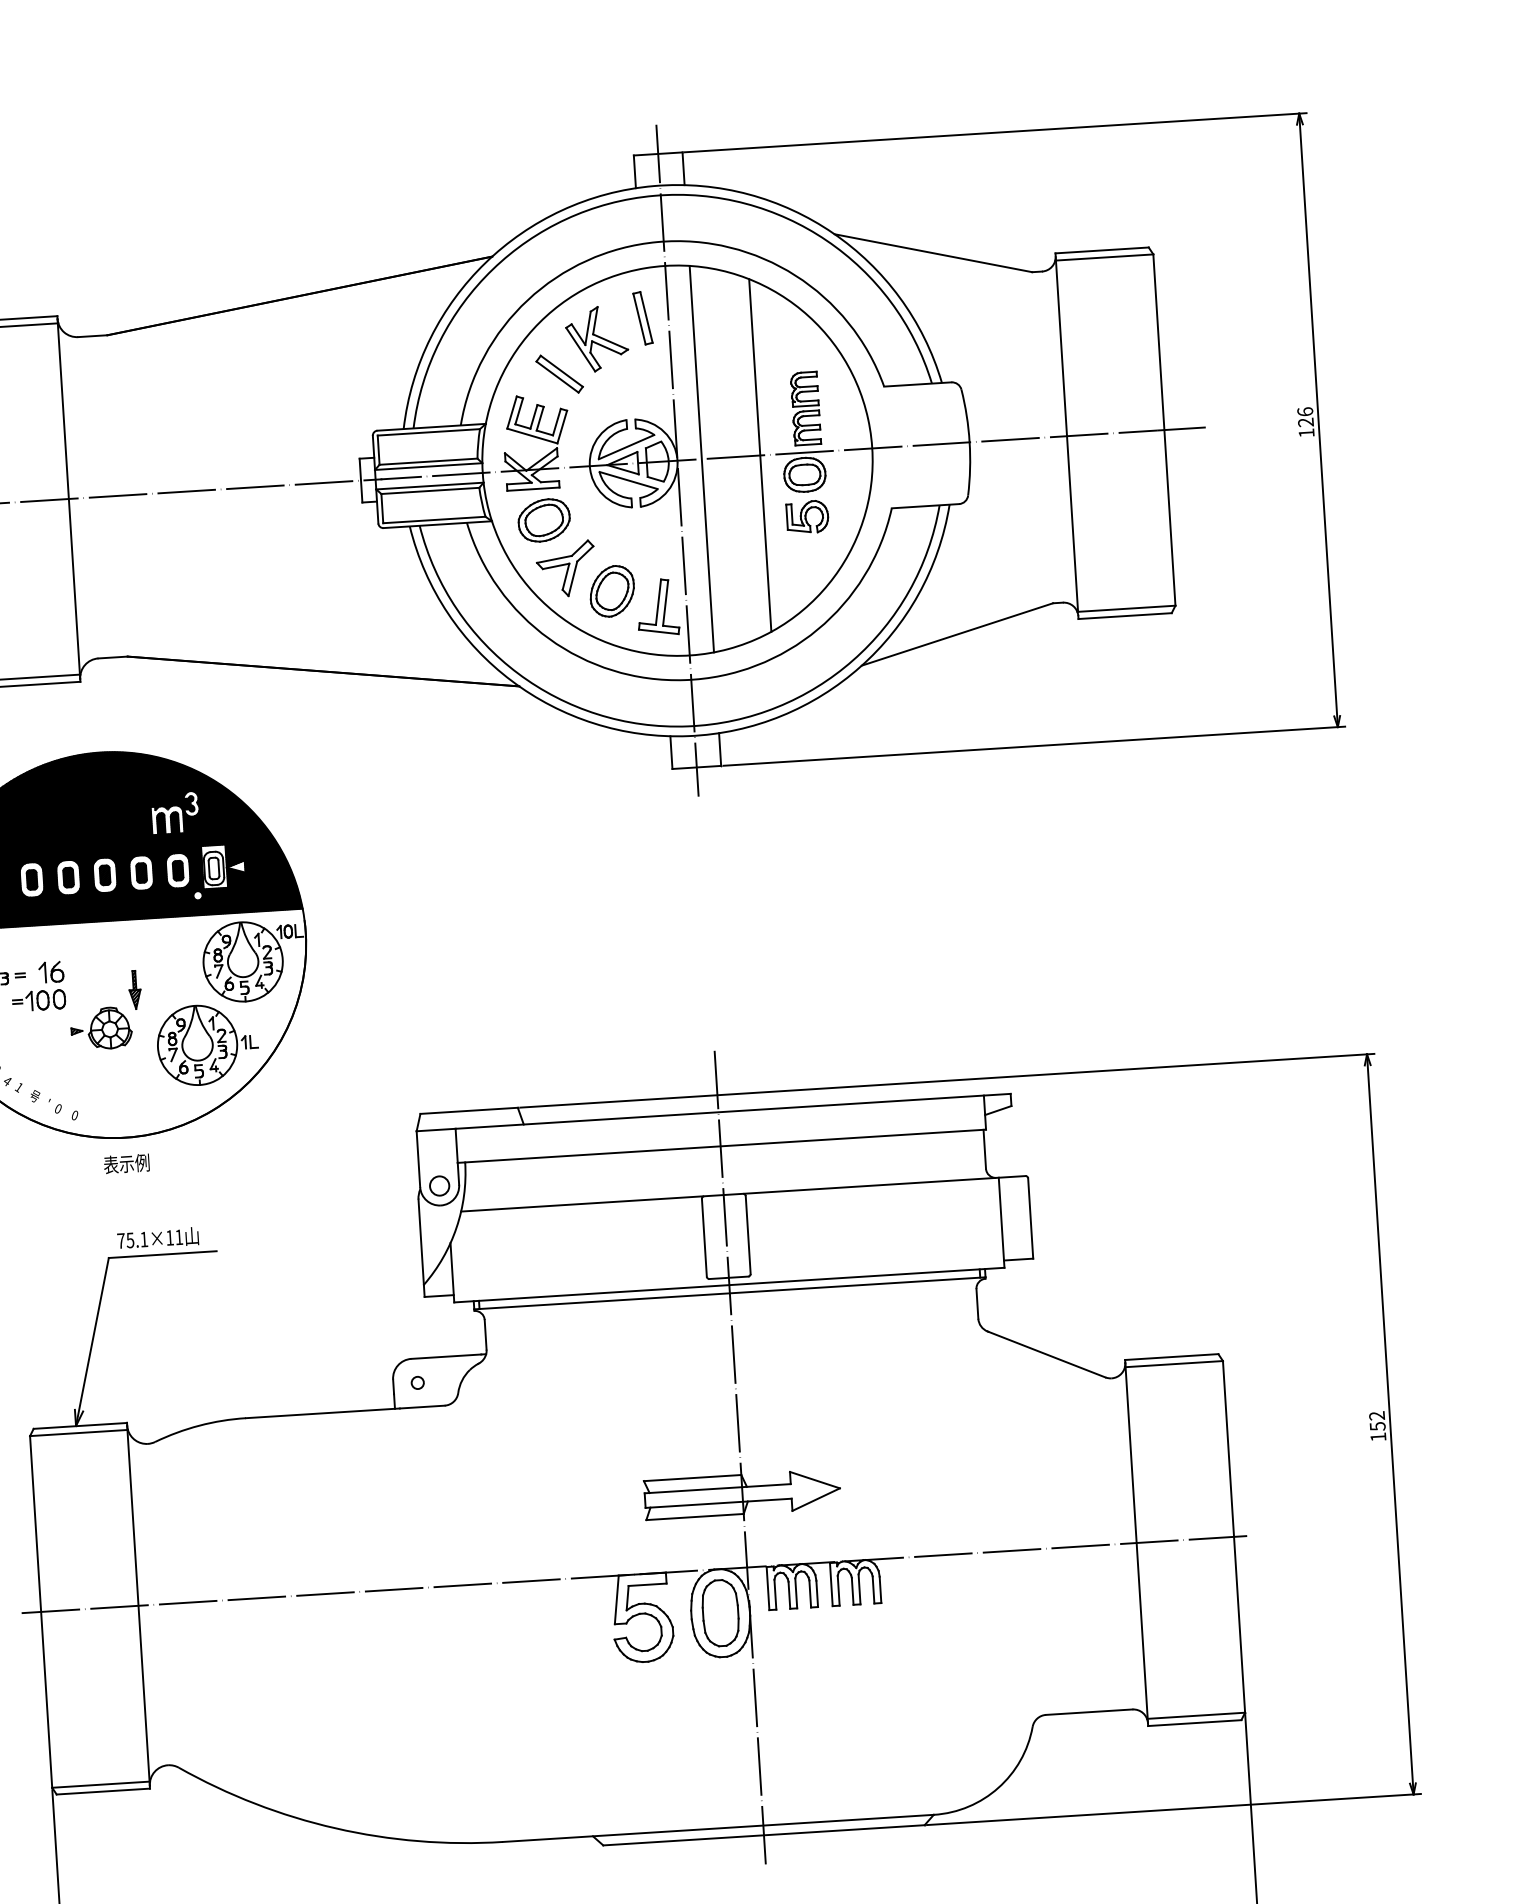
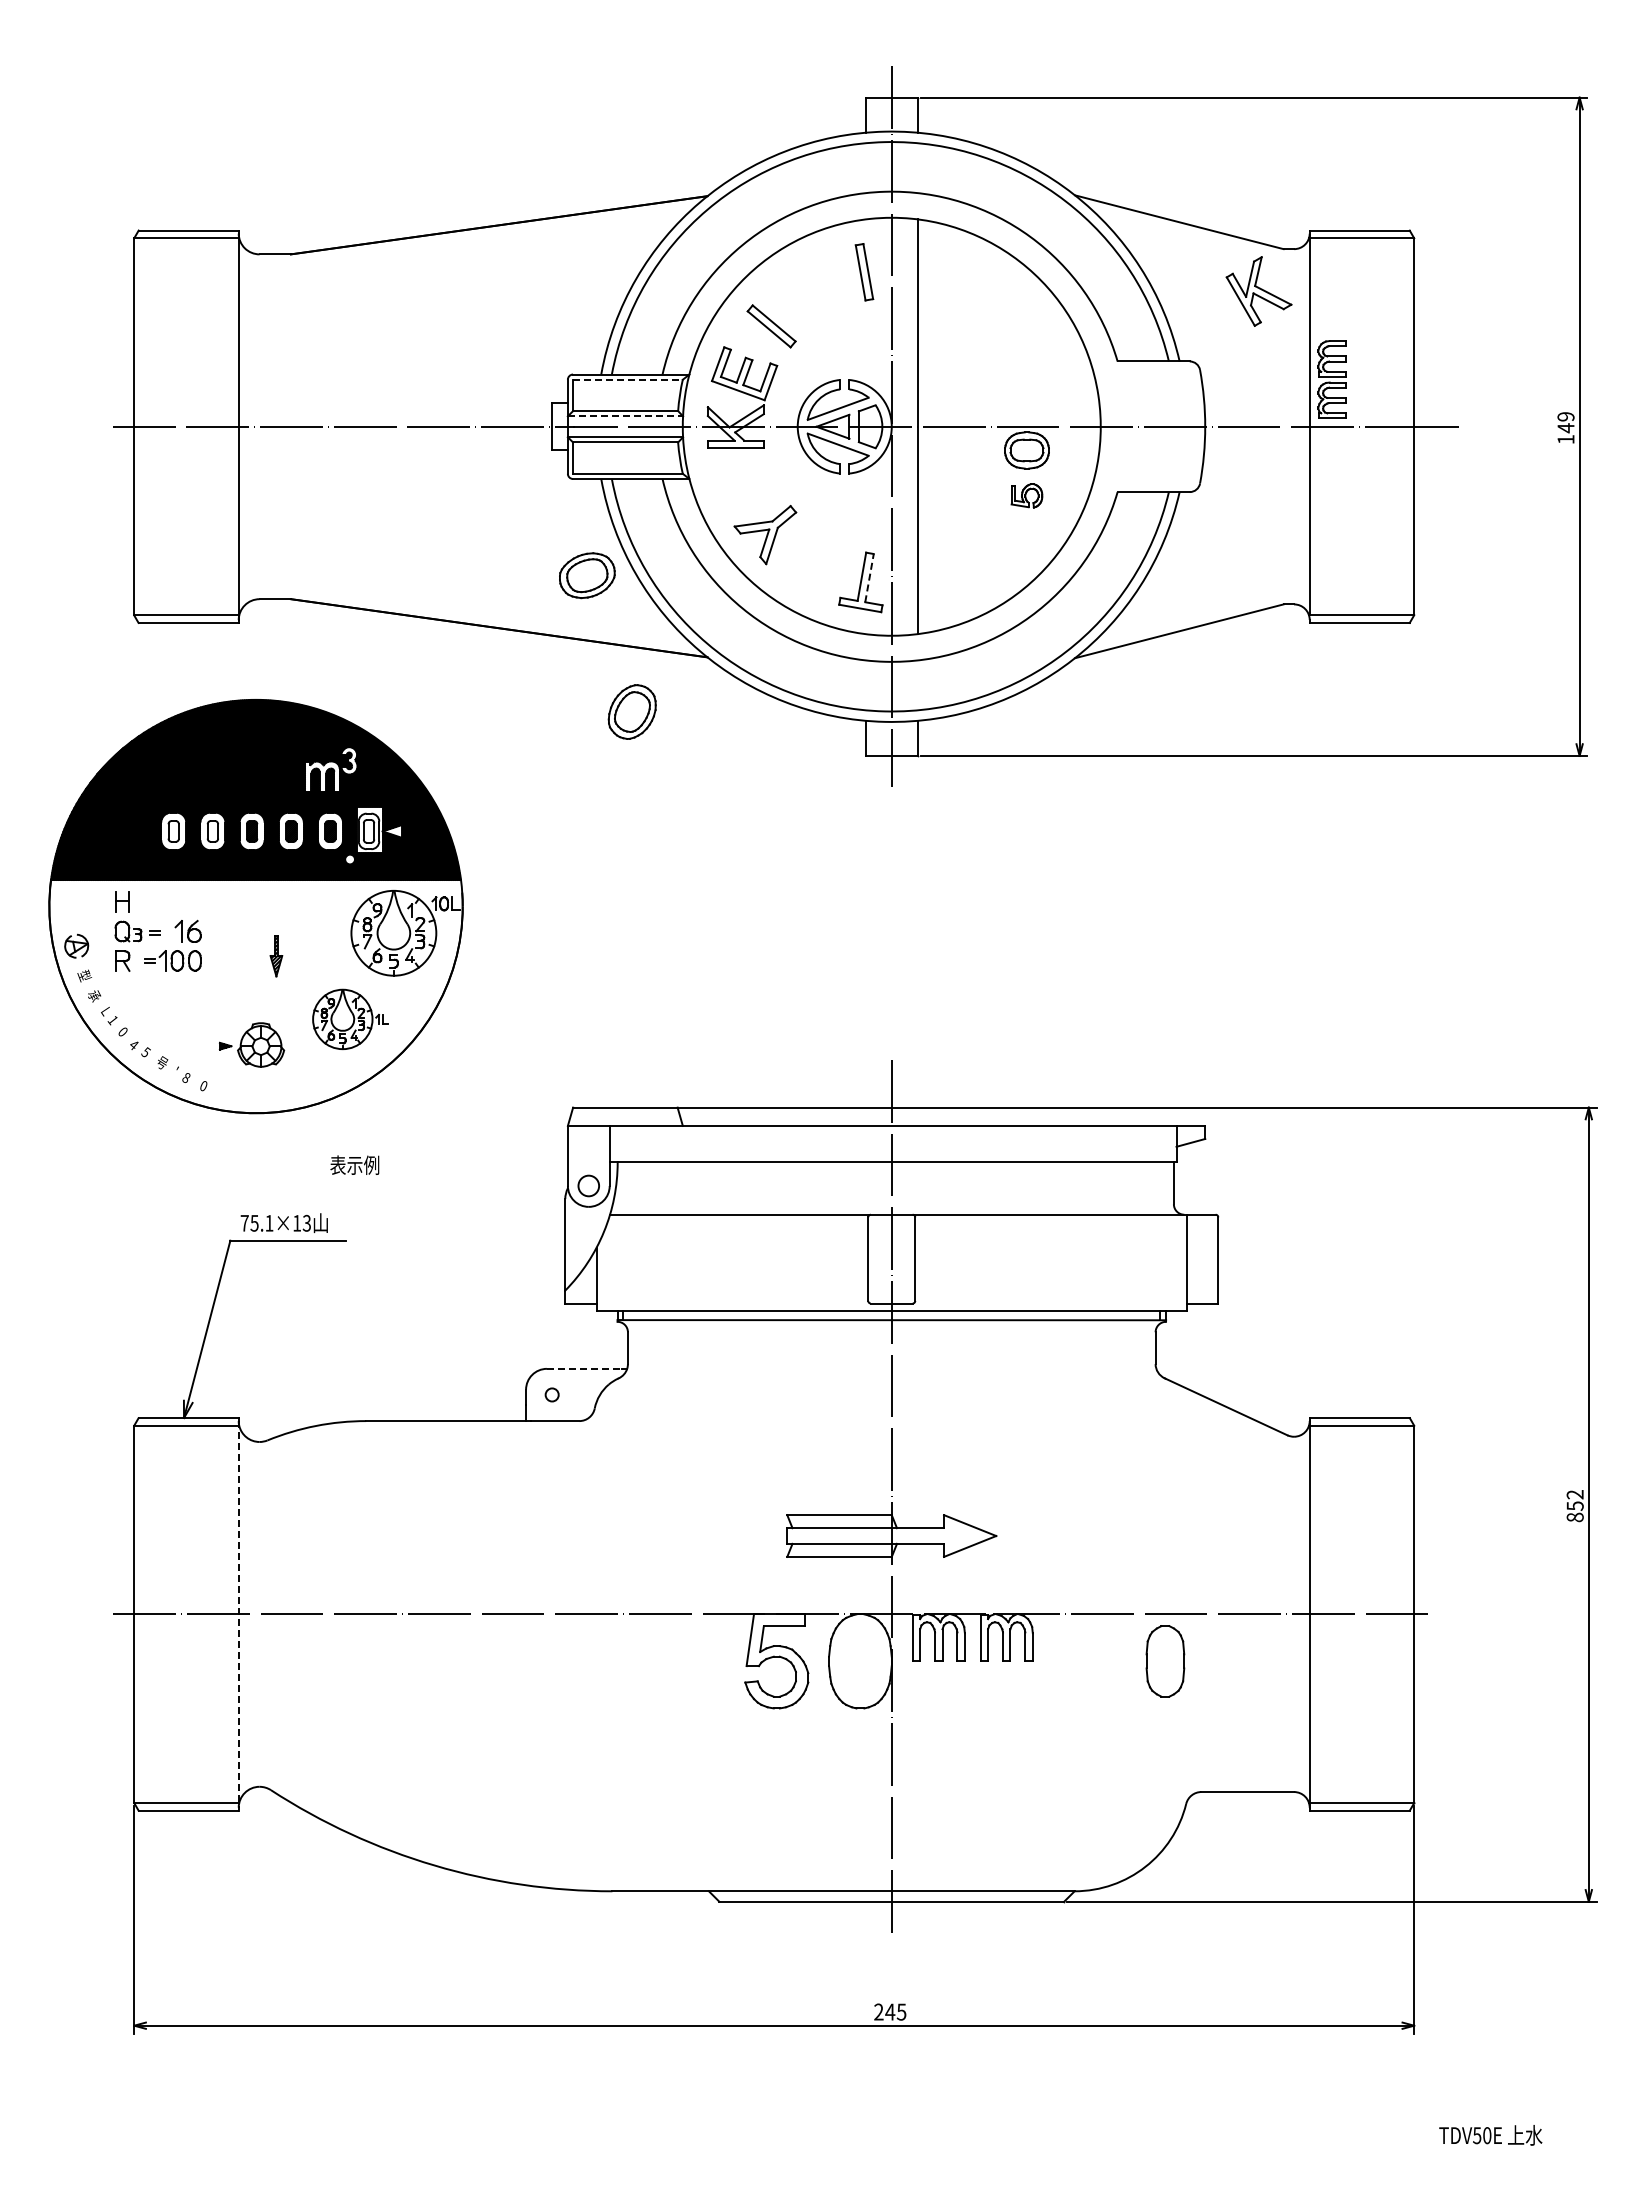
part: (596, 339) -> (1258, 291), moved
part: (804, 408) -> (1331, 379), moved
text: (1305, 417) -> (1565, 422), 126 -> 149
line: (428, 432) -> (627, 379), solid -> dashed
line: (760, 455) -> (980, 426), removed
line: (428, 466) -> (625, 416), solid -> dashed
part: (807, 516) -> (1026, 495), size x0.7
part: (544, 520) -> (587, 575), moved
part: (611, 590) -> (631, 711), moved
line: (665, 602) -> (869, 577), solid -> dashed
hatch: (68, 877) -> (212, 831), removed
hatch: (31, 880) -> (173, 831), removed
part: (101, 1028) -> (251, 1044), moved
part: (207, 1044) -> (350, 1019), size x0.7
text: (18, 1087) -> (145, 1052), 1 -> 5
text: (58, 1109) -> (186, 1078), 0 -> 8
text: (126, 1163) -> (354, 1164), moved
text: (178, 1236) -> (306, 1222), 75.1×11 -> 75.1×13
line: (446, 1356) -> (584, 1368), solid -> dashed
text: (1377, 1437) -> (1574, 1517), 152 -> 852
line: (138, 1605) -> (238, 1614), solid -> dashed
part: (720, 1613) -> (1165, 1661), moved

